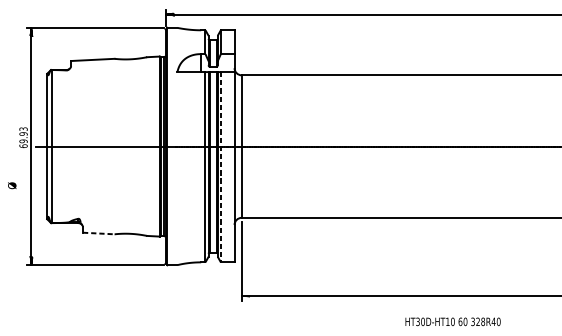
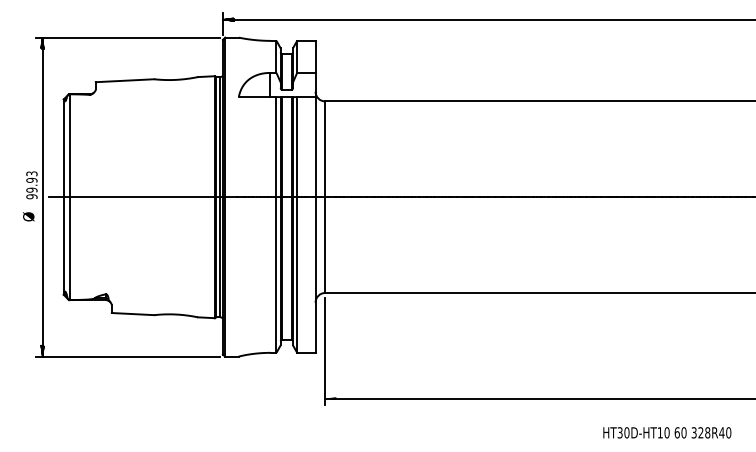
text: (23, 146) -> (31, 196), 69.93 -> 99.93
line: (221, 166) -> (297, 224), dashed -> solid
text: (12, 185) -> (28, 216), moved
line: (99, 233) -> (133, 314), dashed -> solid
text: (453, 321) -> (667, 432), moved

